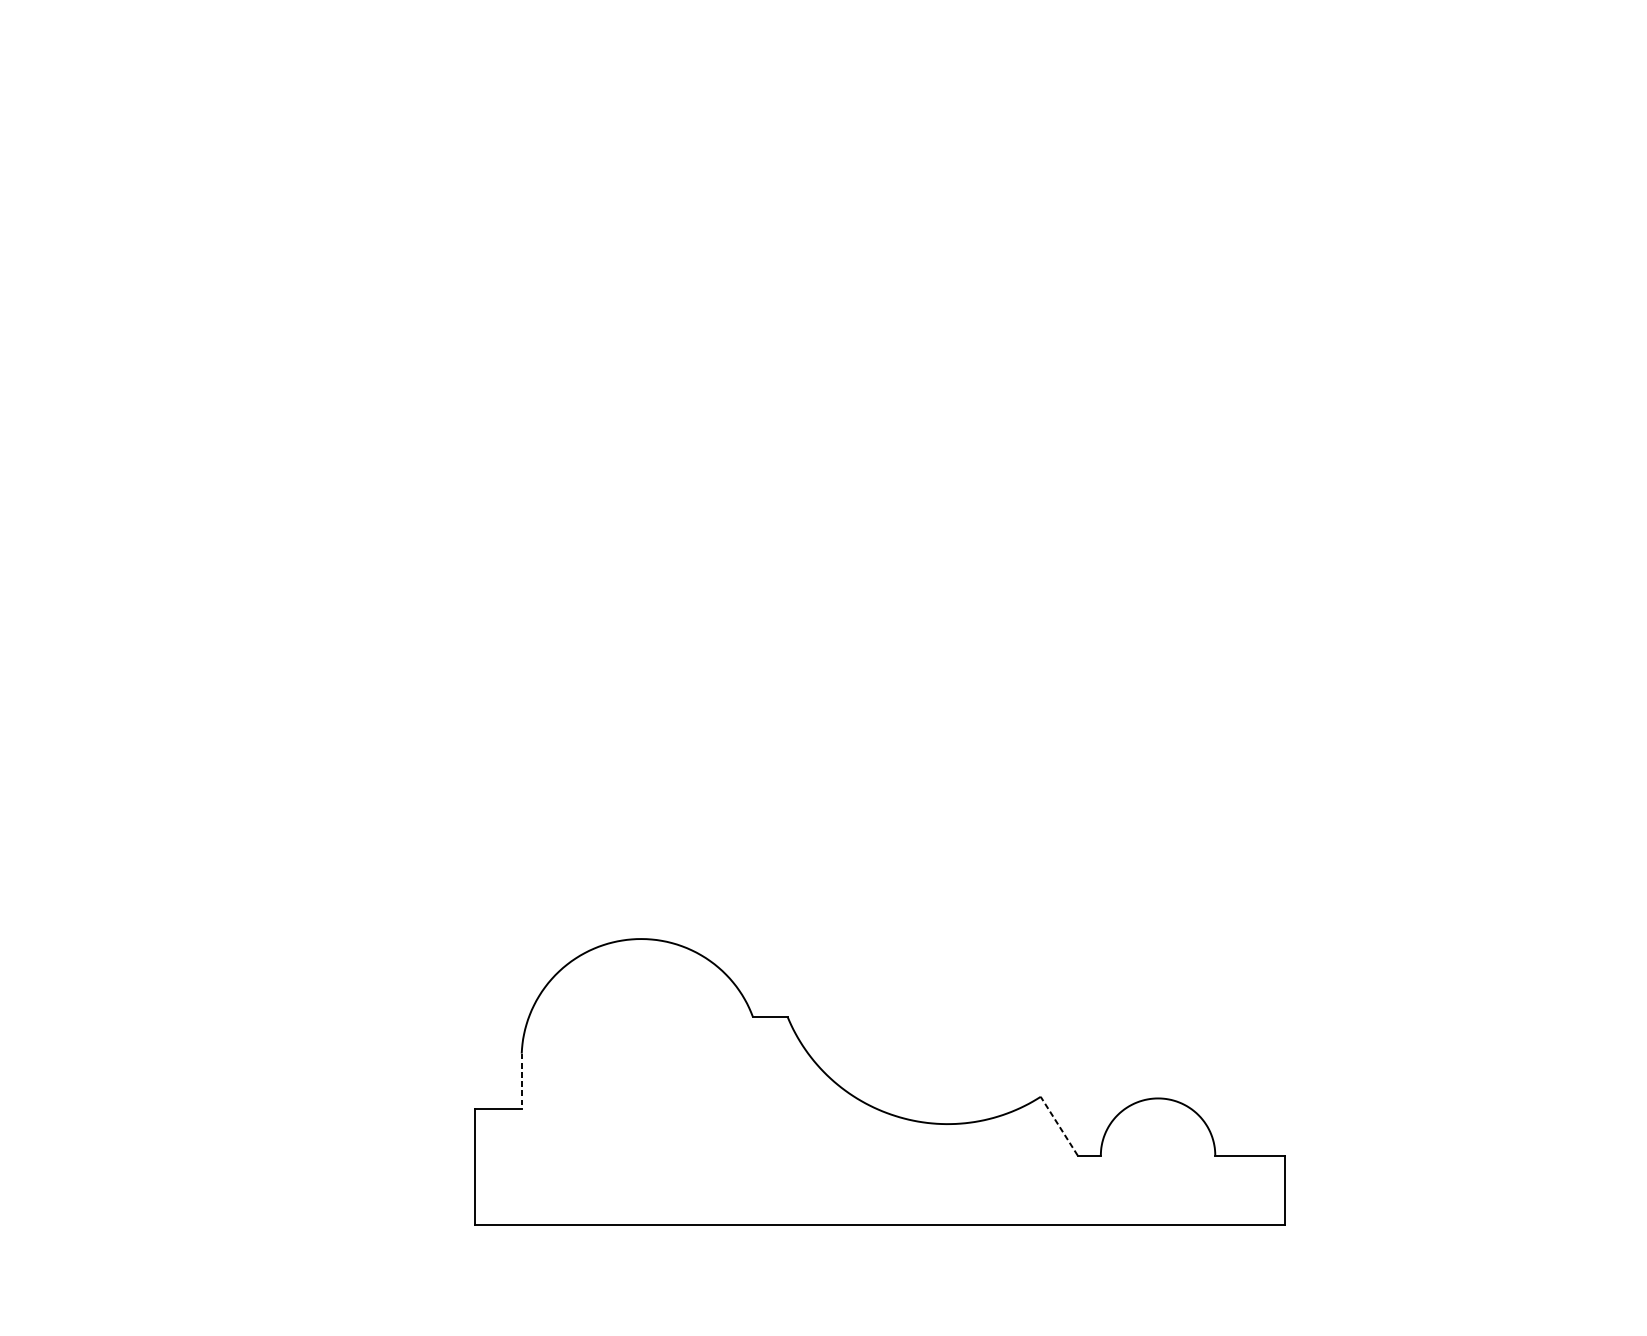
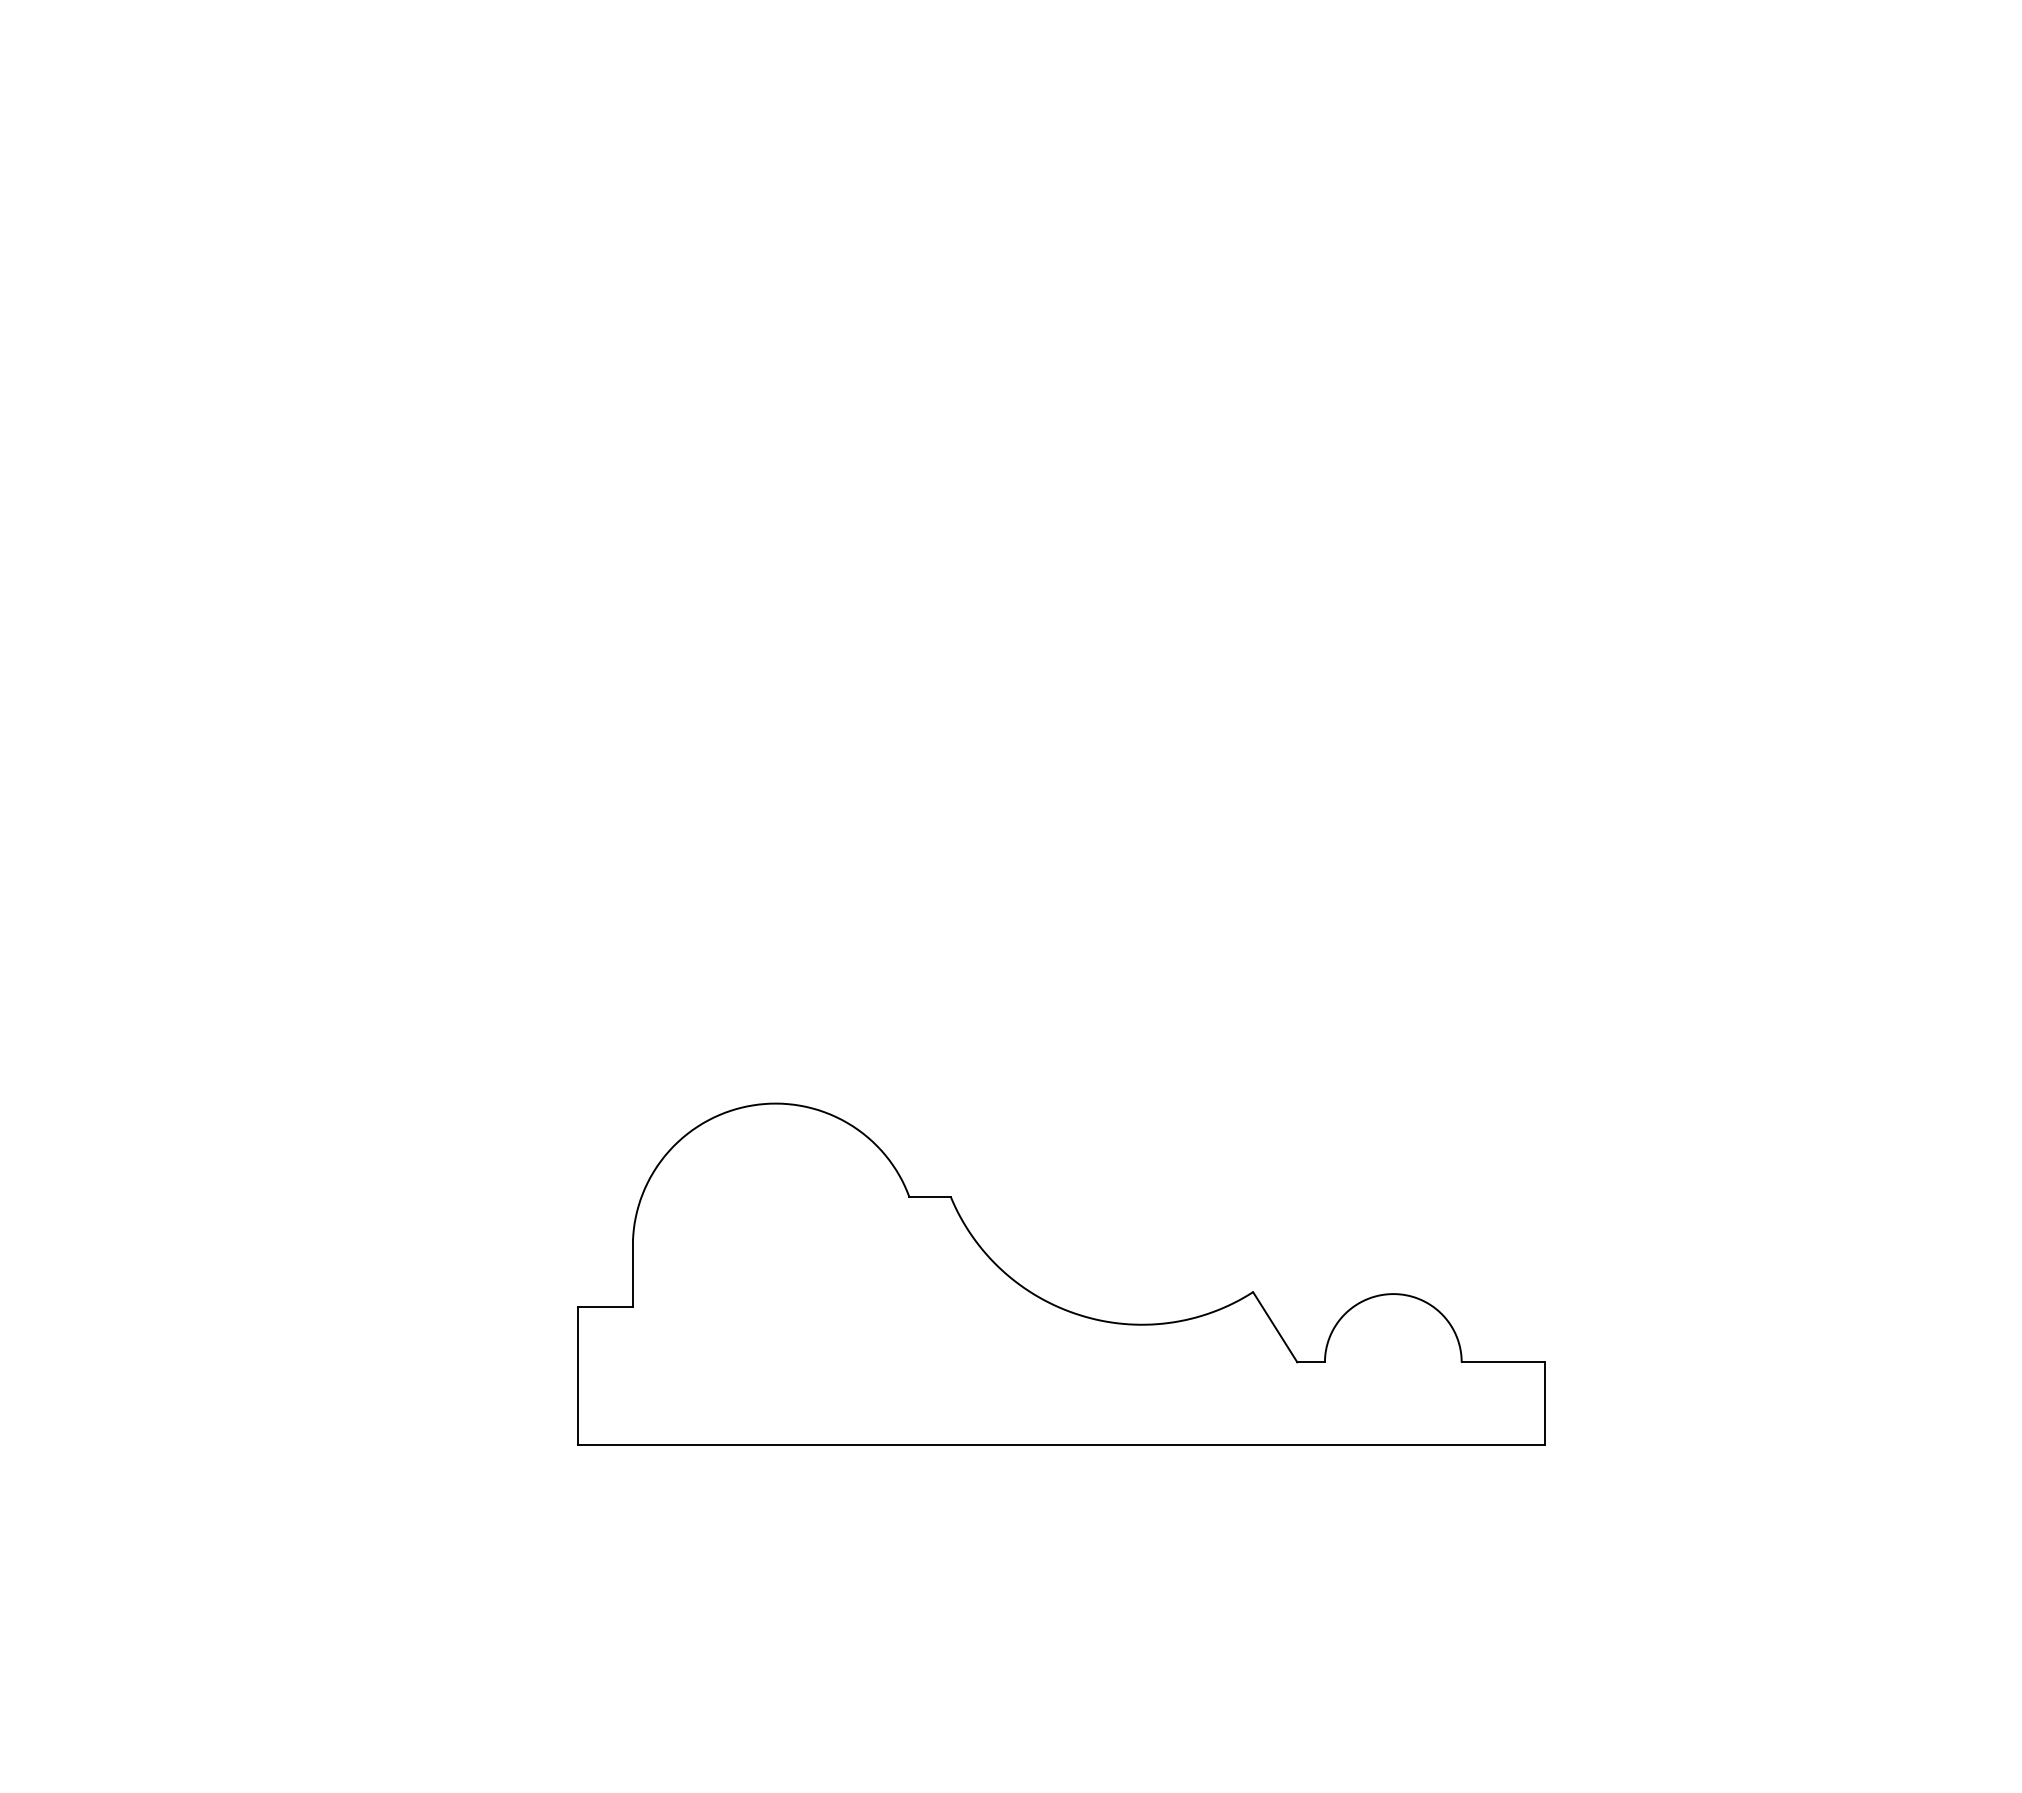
line: (521, 1082) -> (632, 1274), dashed -> solid
line: (1058, 1125) -> (1274, 1326), dashed -> solid

